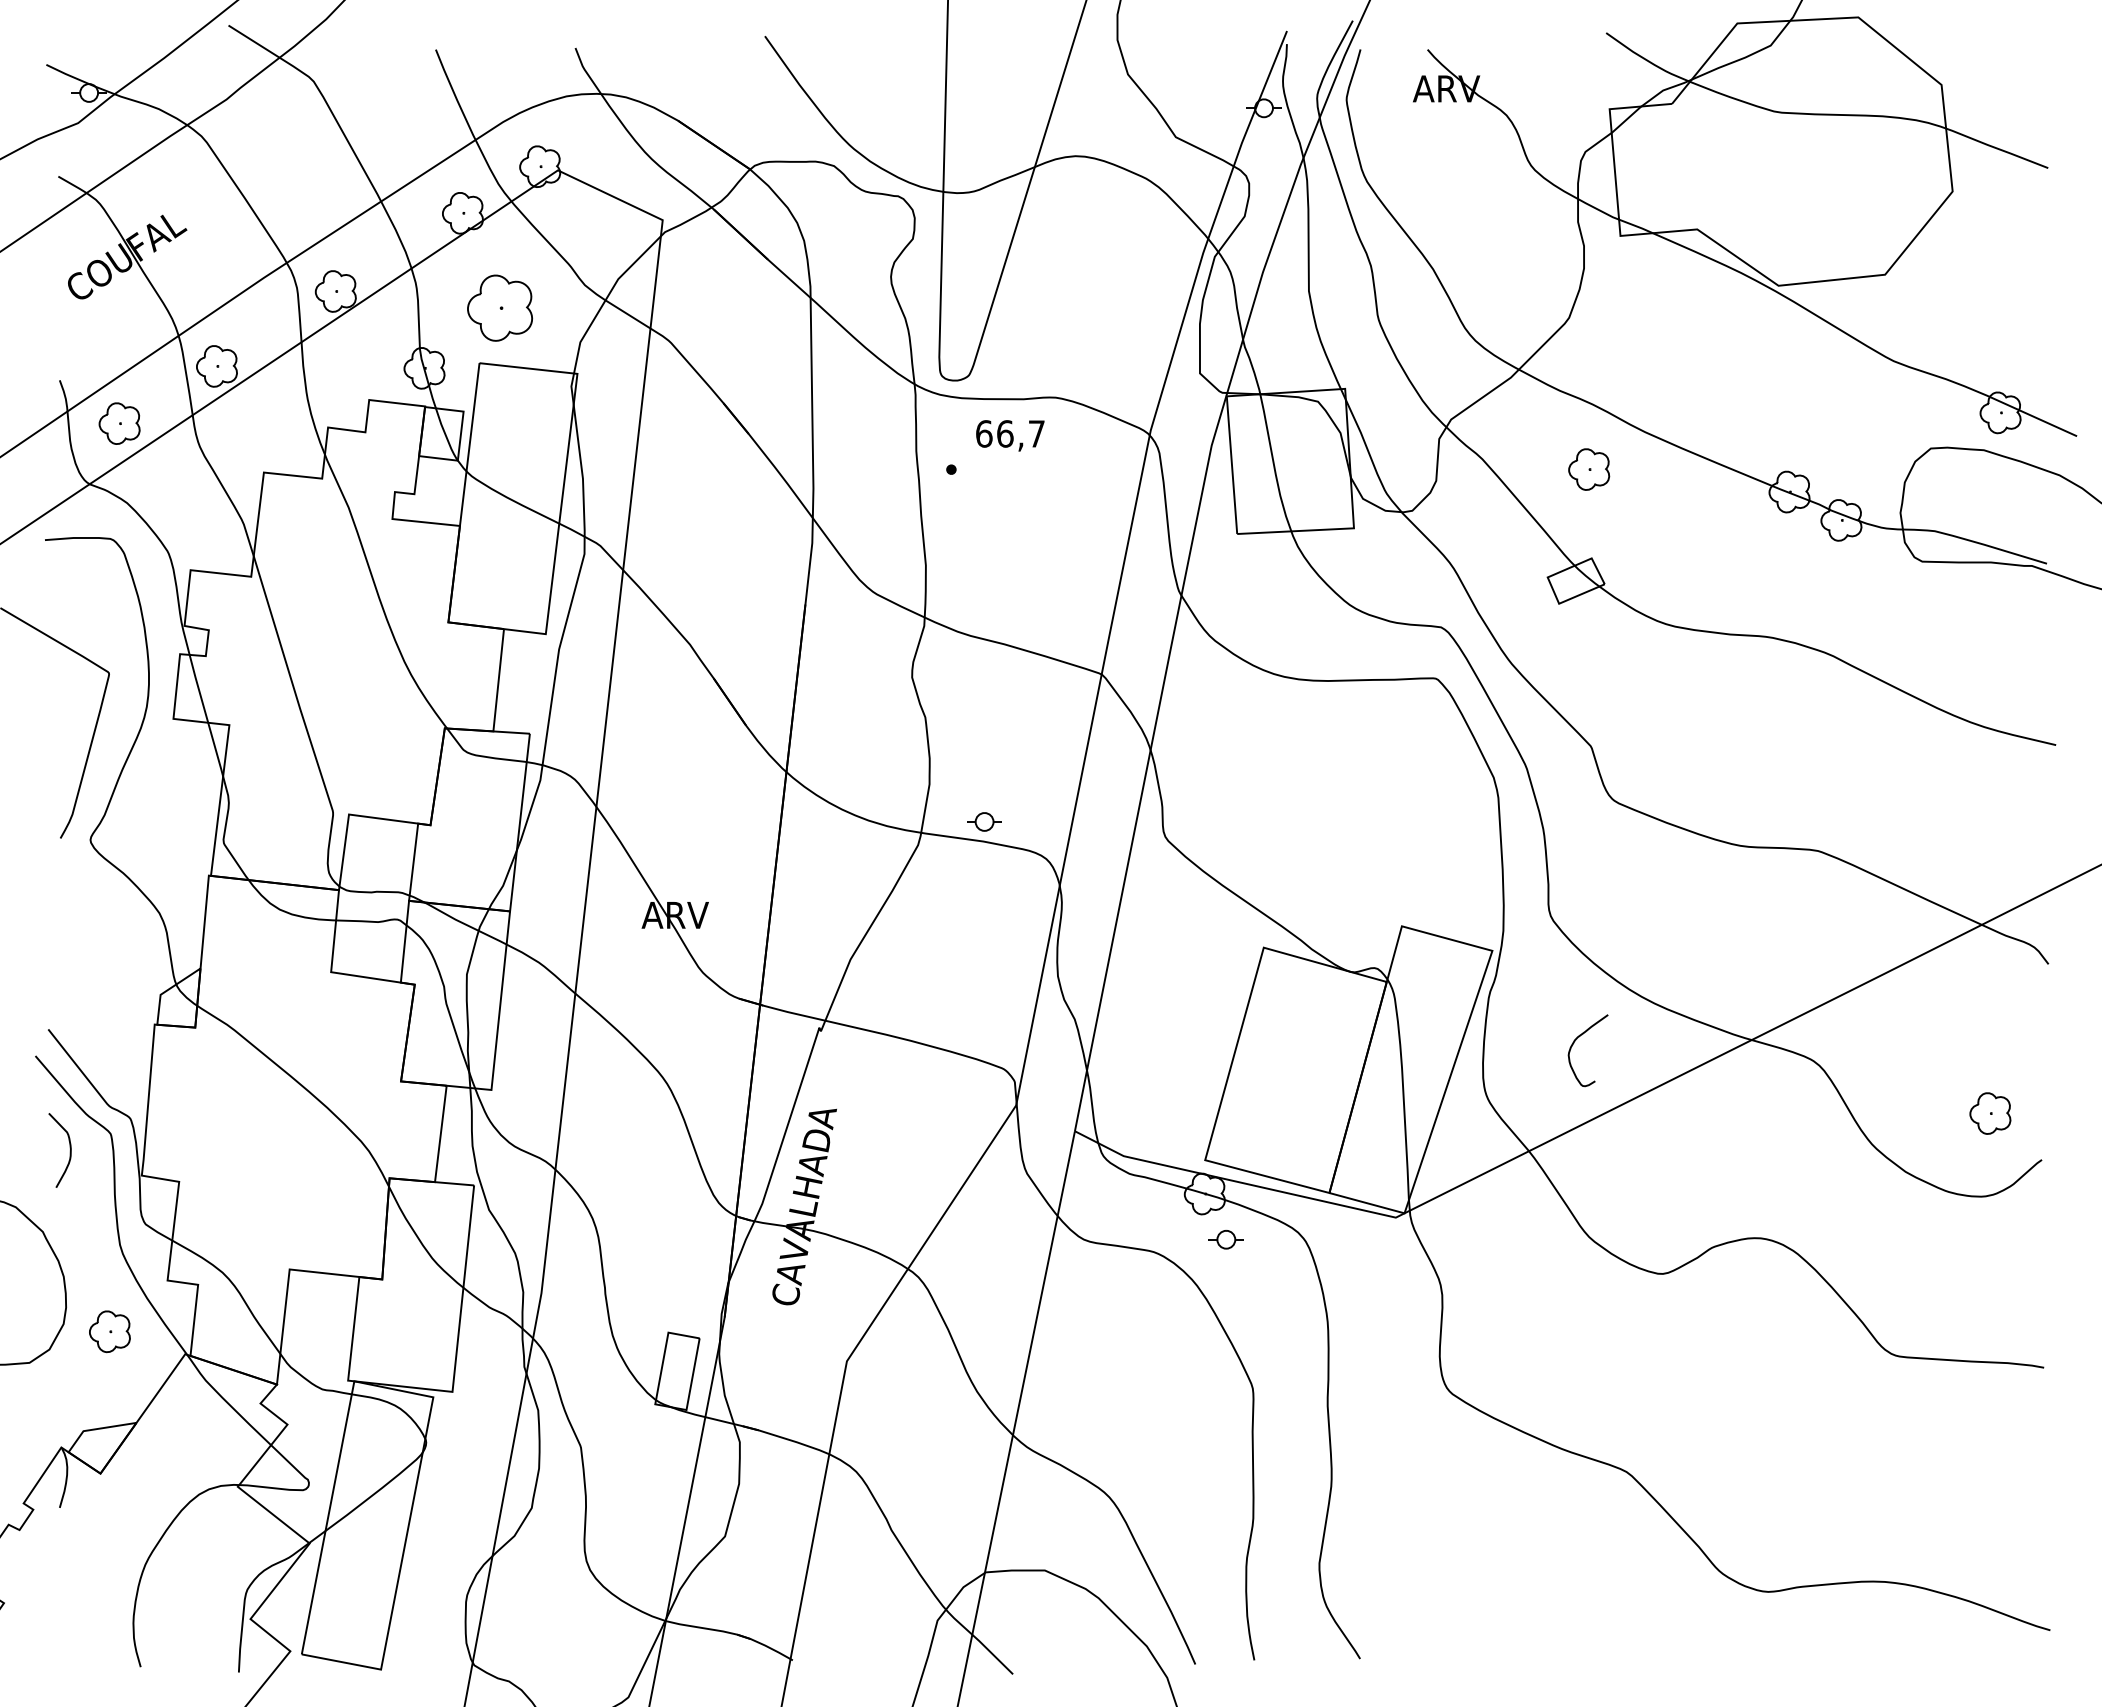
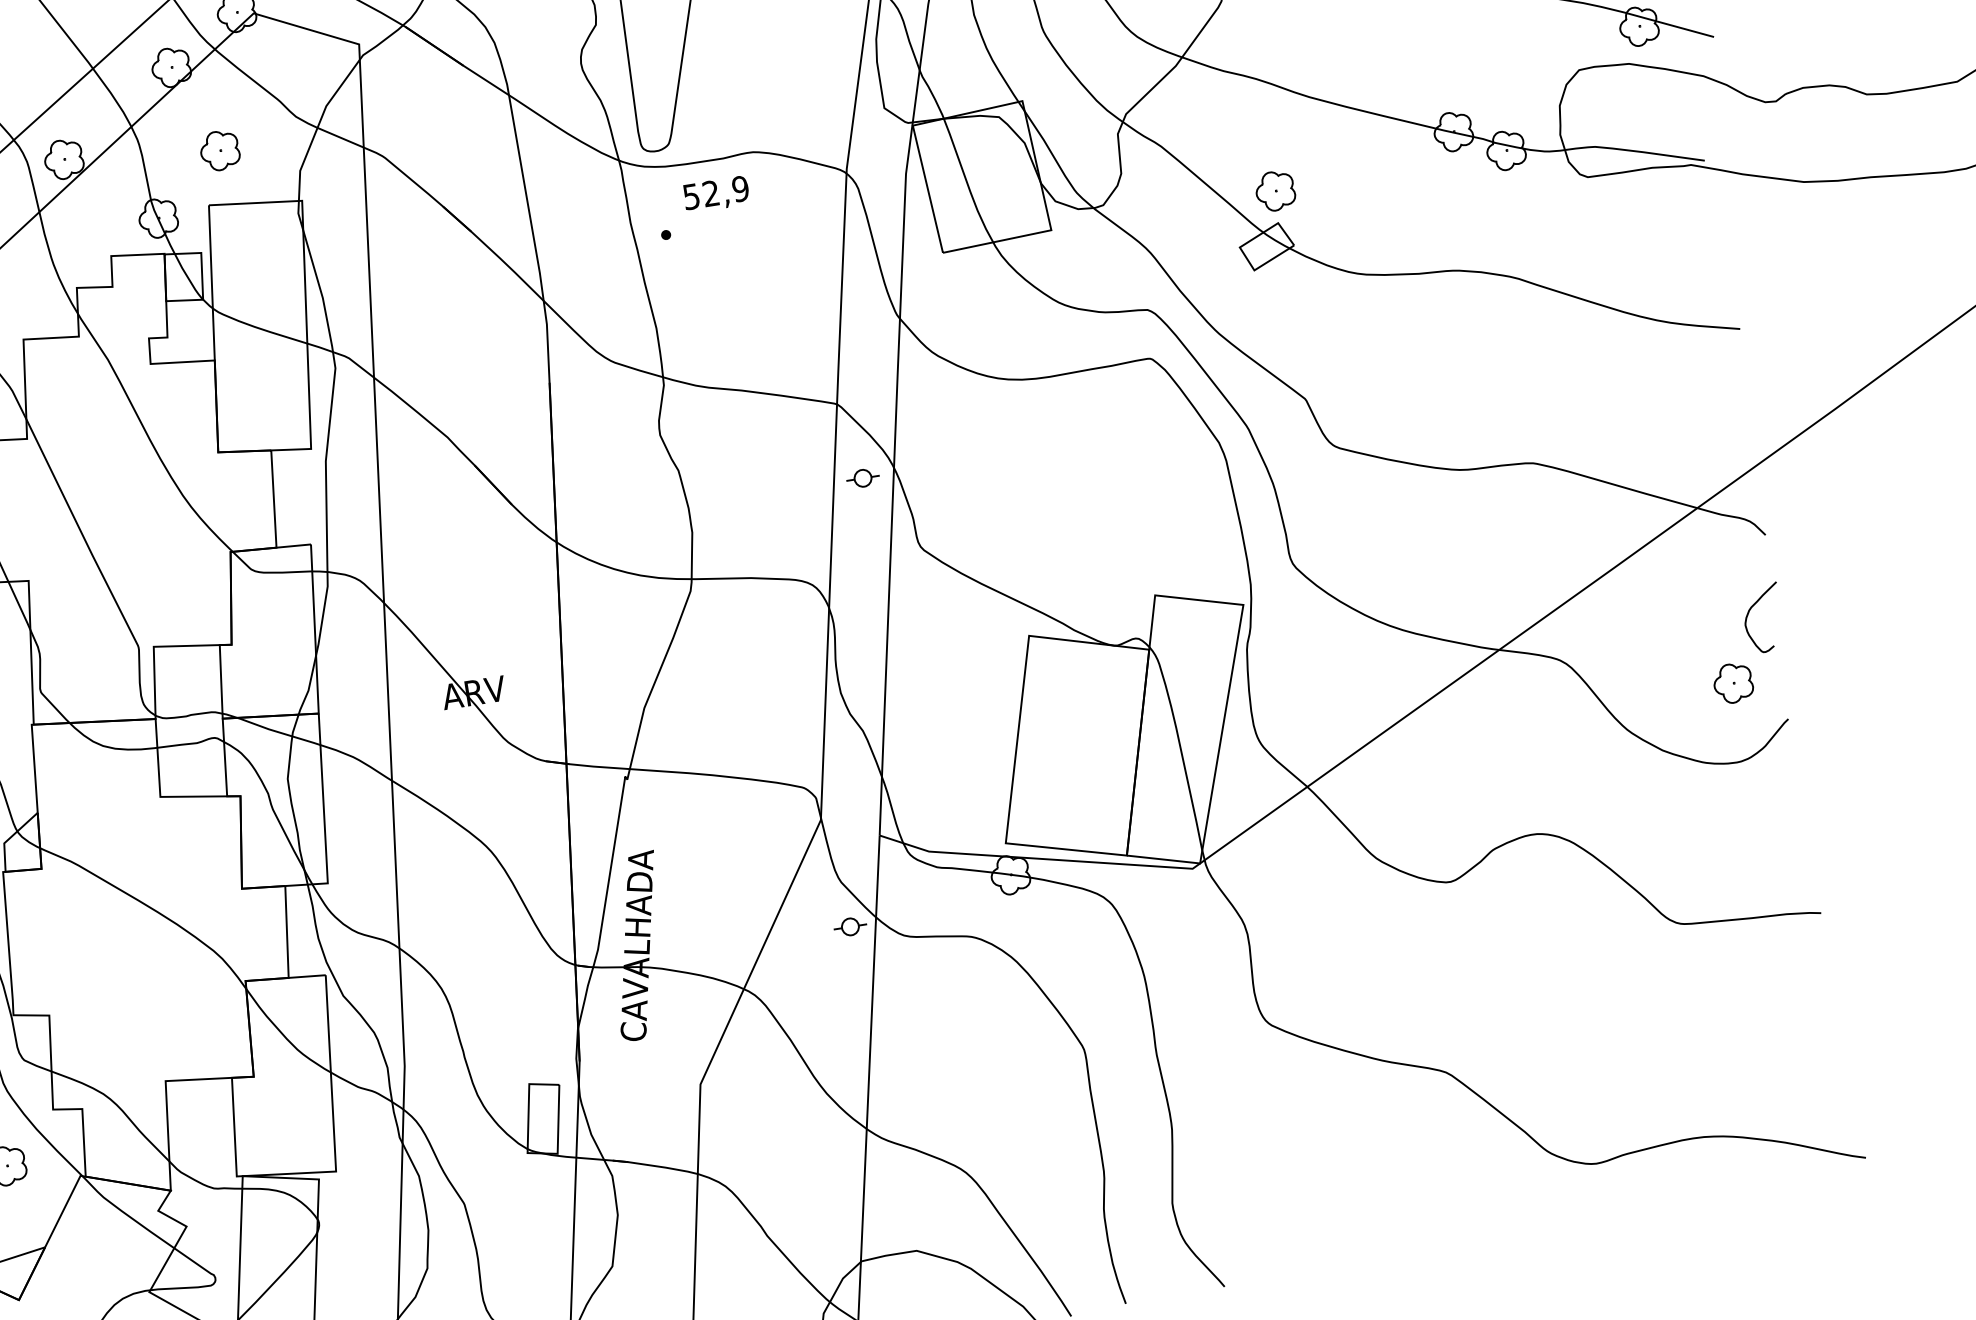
part: (499, 307) -> (219, 150), size x0.62
text: (1010, 433) -> (716, 192), 66,7 -> 52,9
part: (1589, 469) -> (1275, 191), moved
part: (984, 821) -> (862, 477), moved
curve: (1574, 1043) -> (1749, 613), moved
part: (1225, 1239) -> (849, 926), moved

